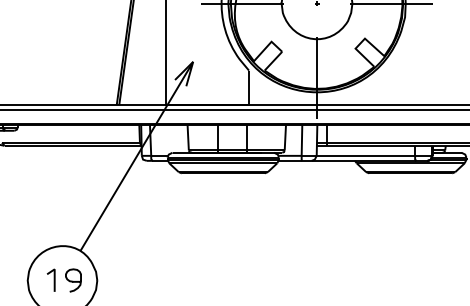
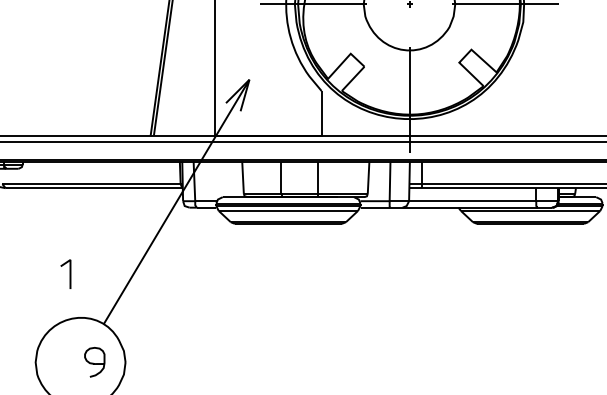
curve: (53, 279) -> (68, 273), moved

